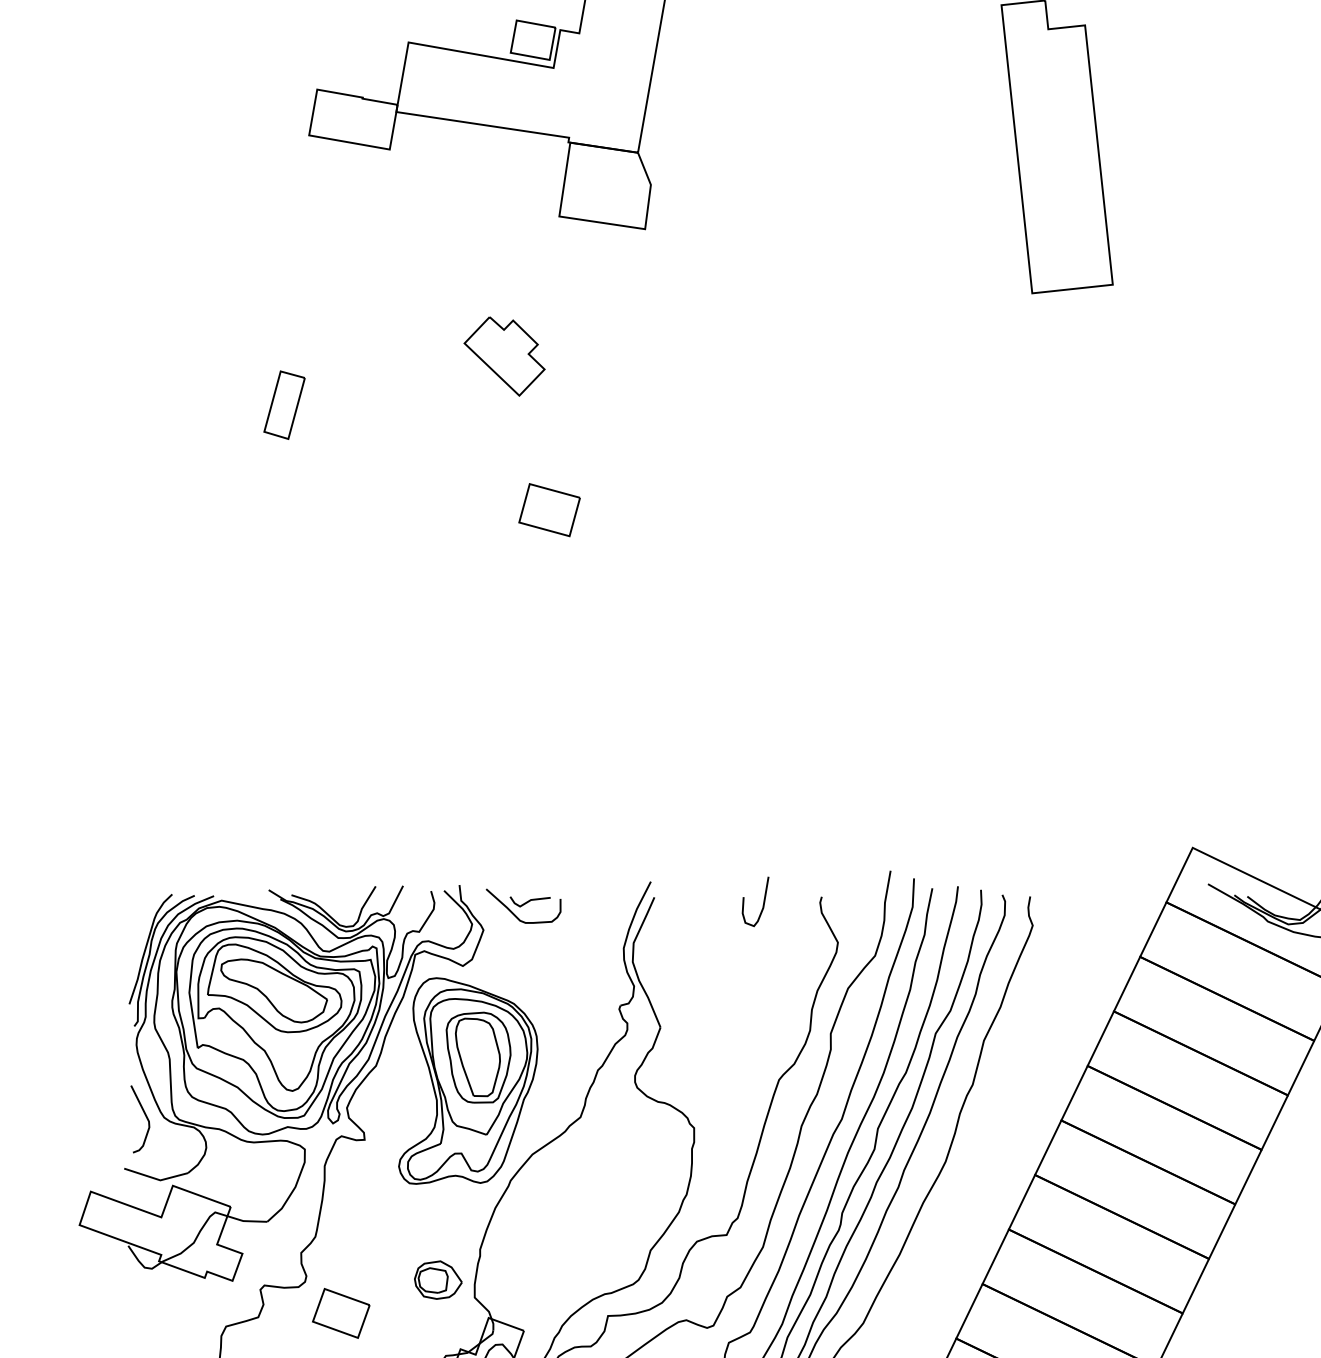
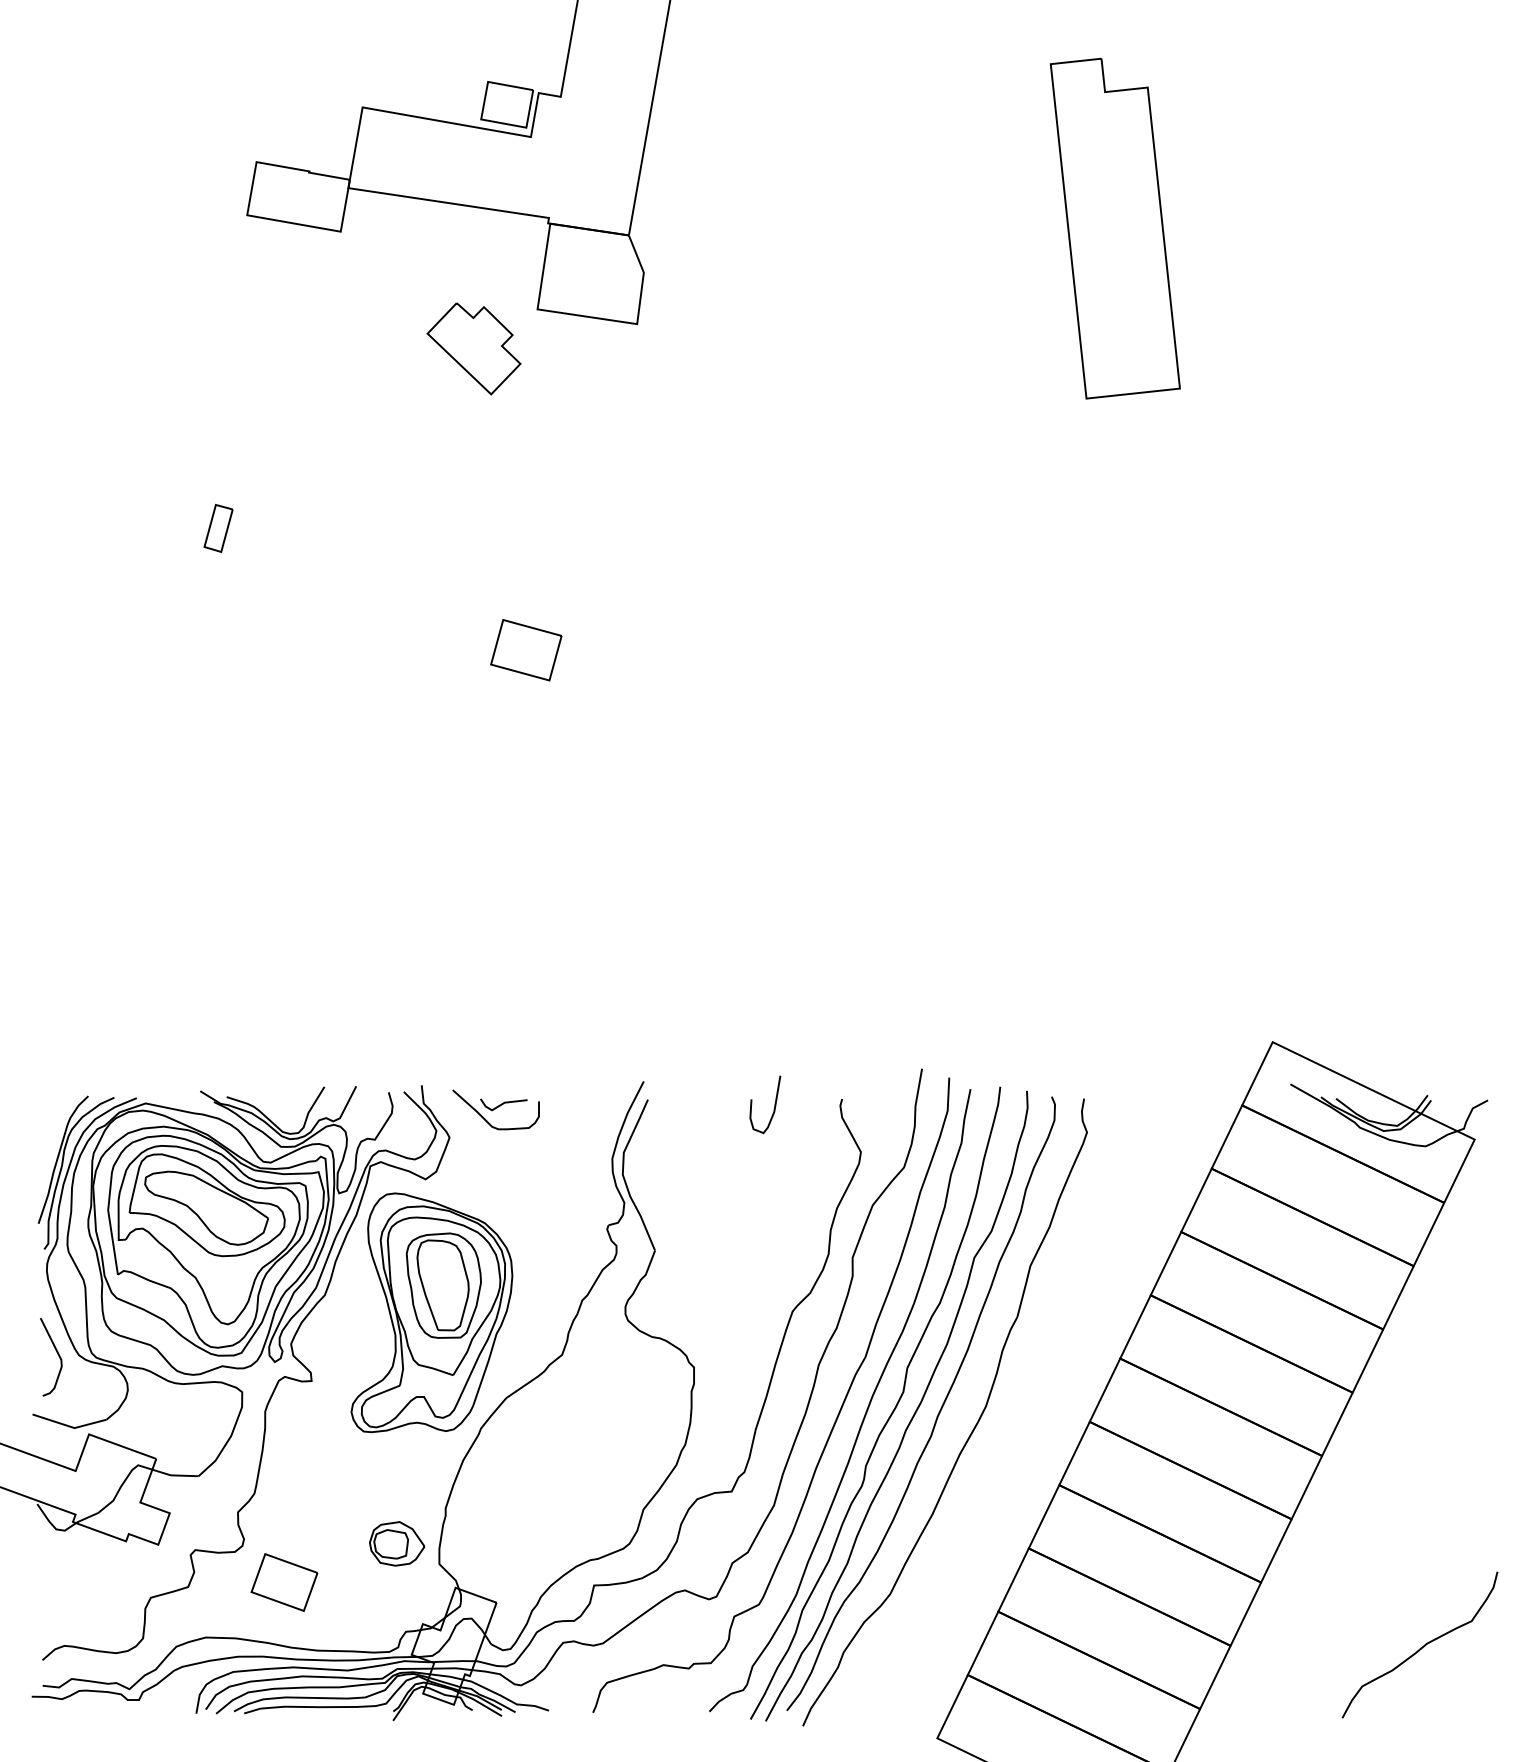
part: (504, 356) -> (473, 348), moved
part: (284, 405) -> (218, 528), size x0.6

